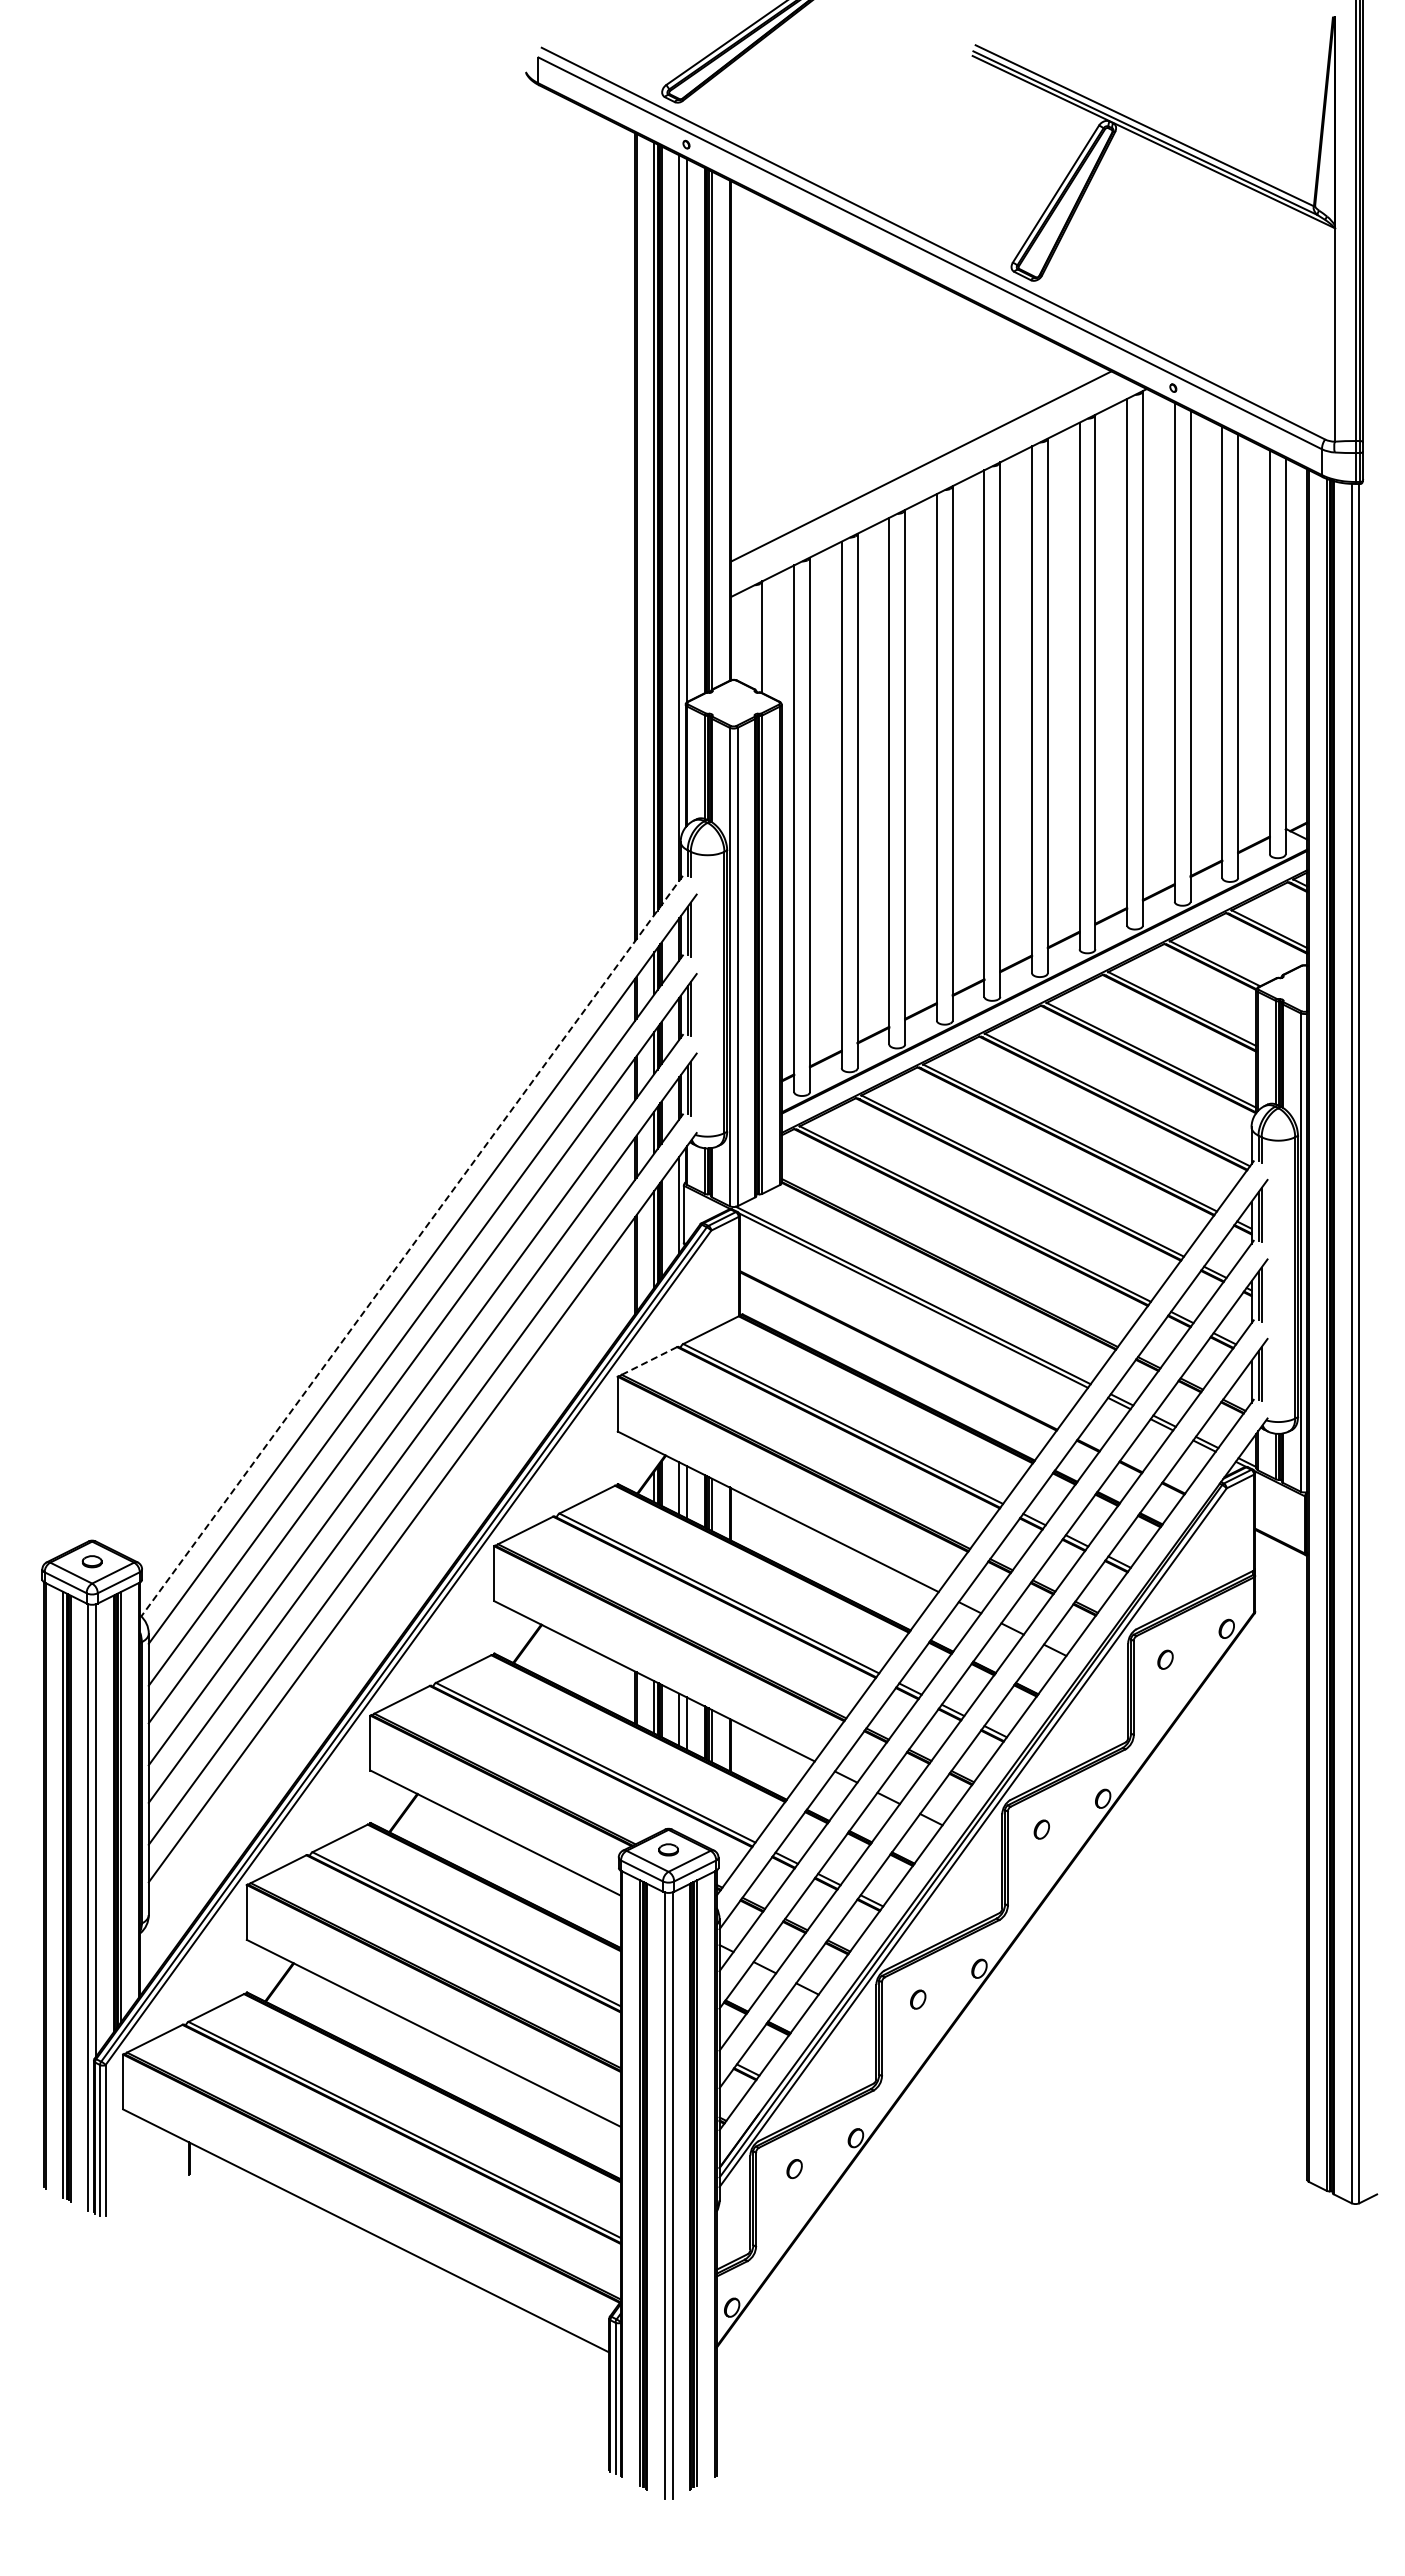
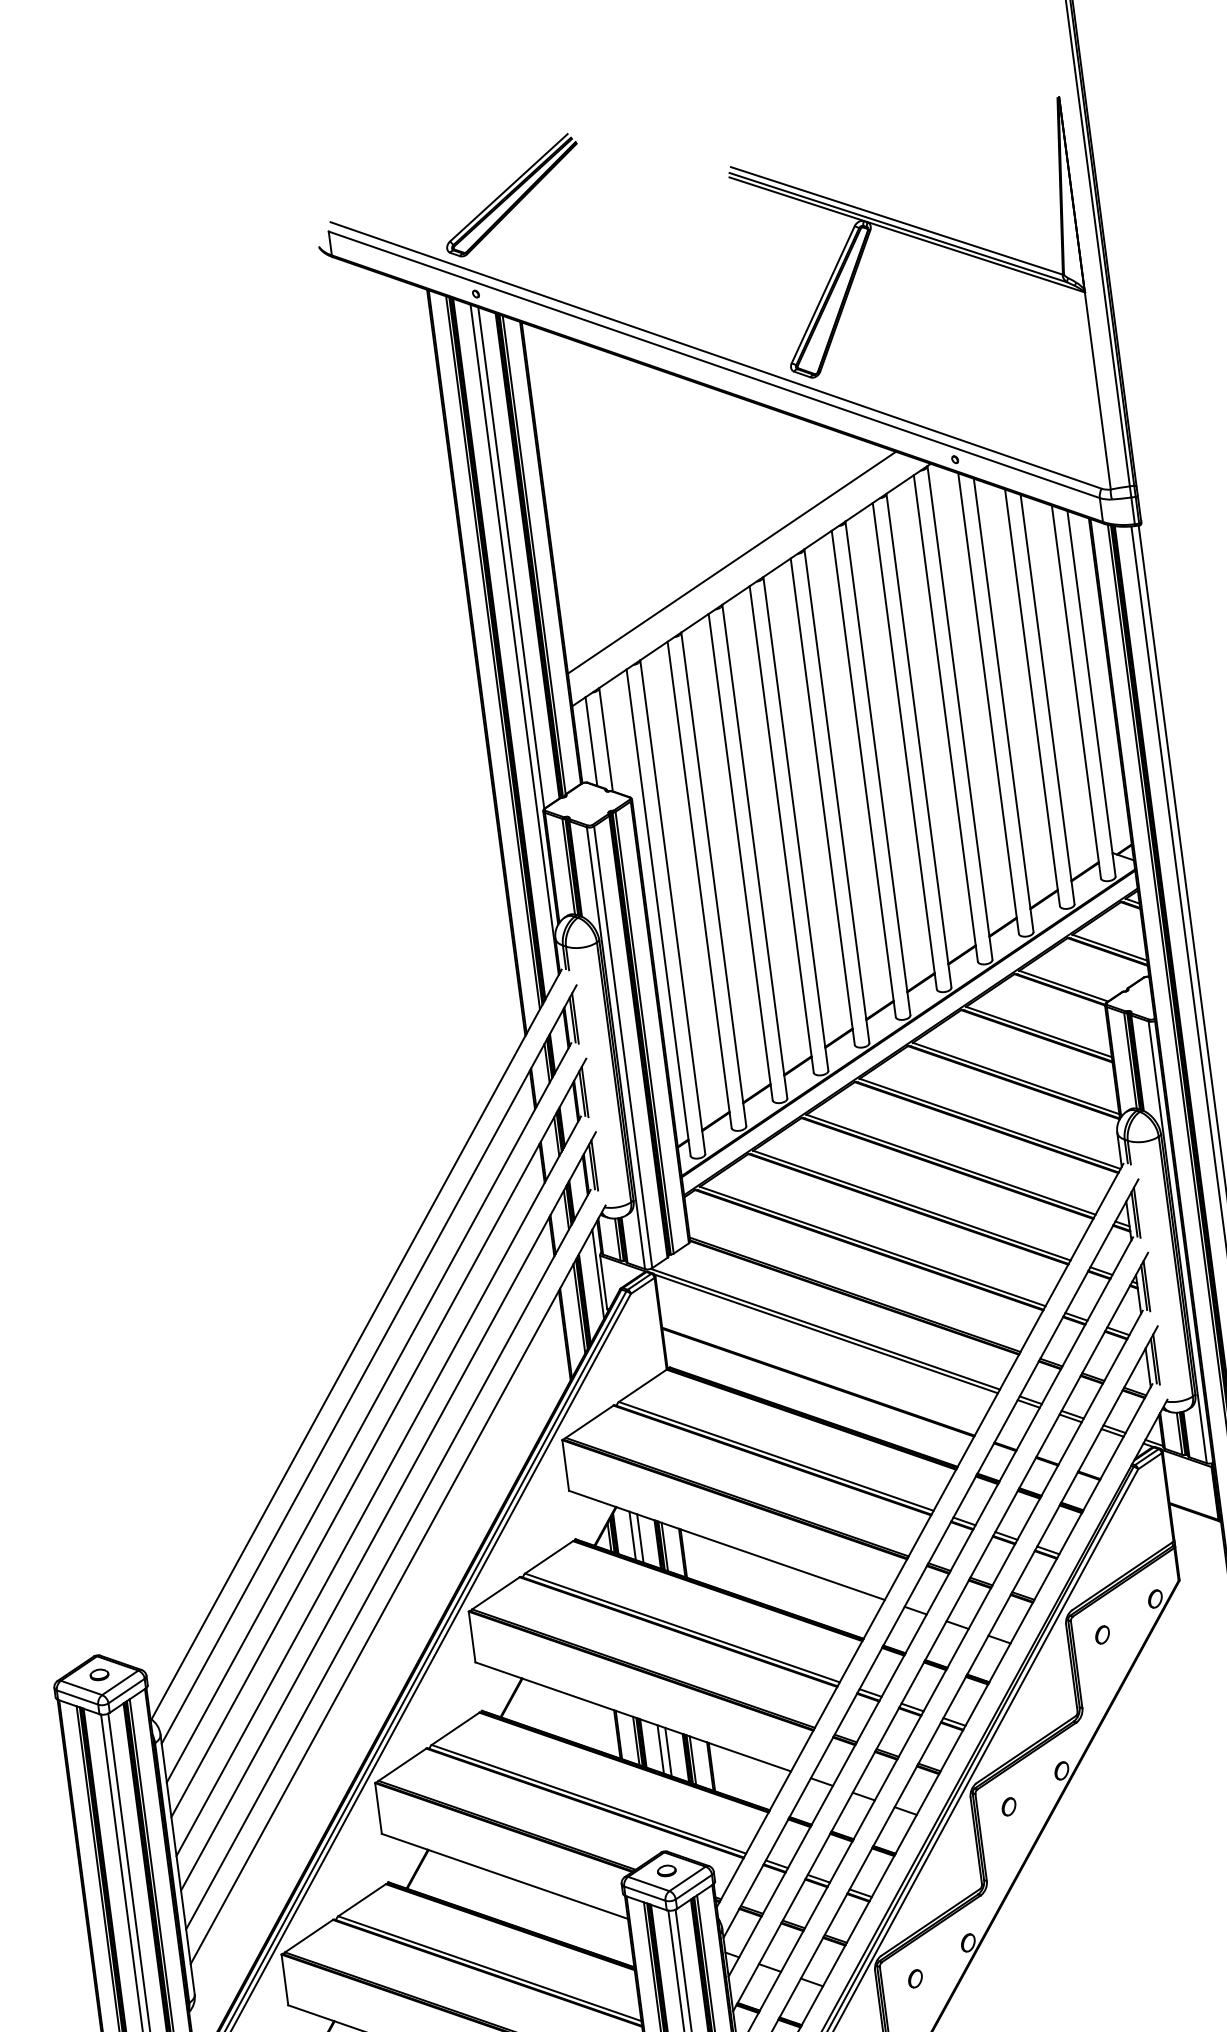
line: (746, 637) -> (591, 741), added
line: (412, 1246) -> (356, 1344), dashed -> solid
line: (649, 1360) -> (589, 1421), dashed -> solid

